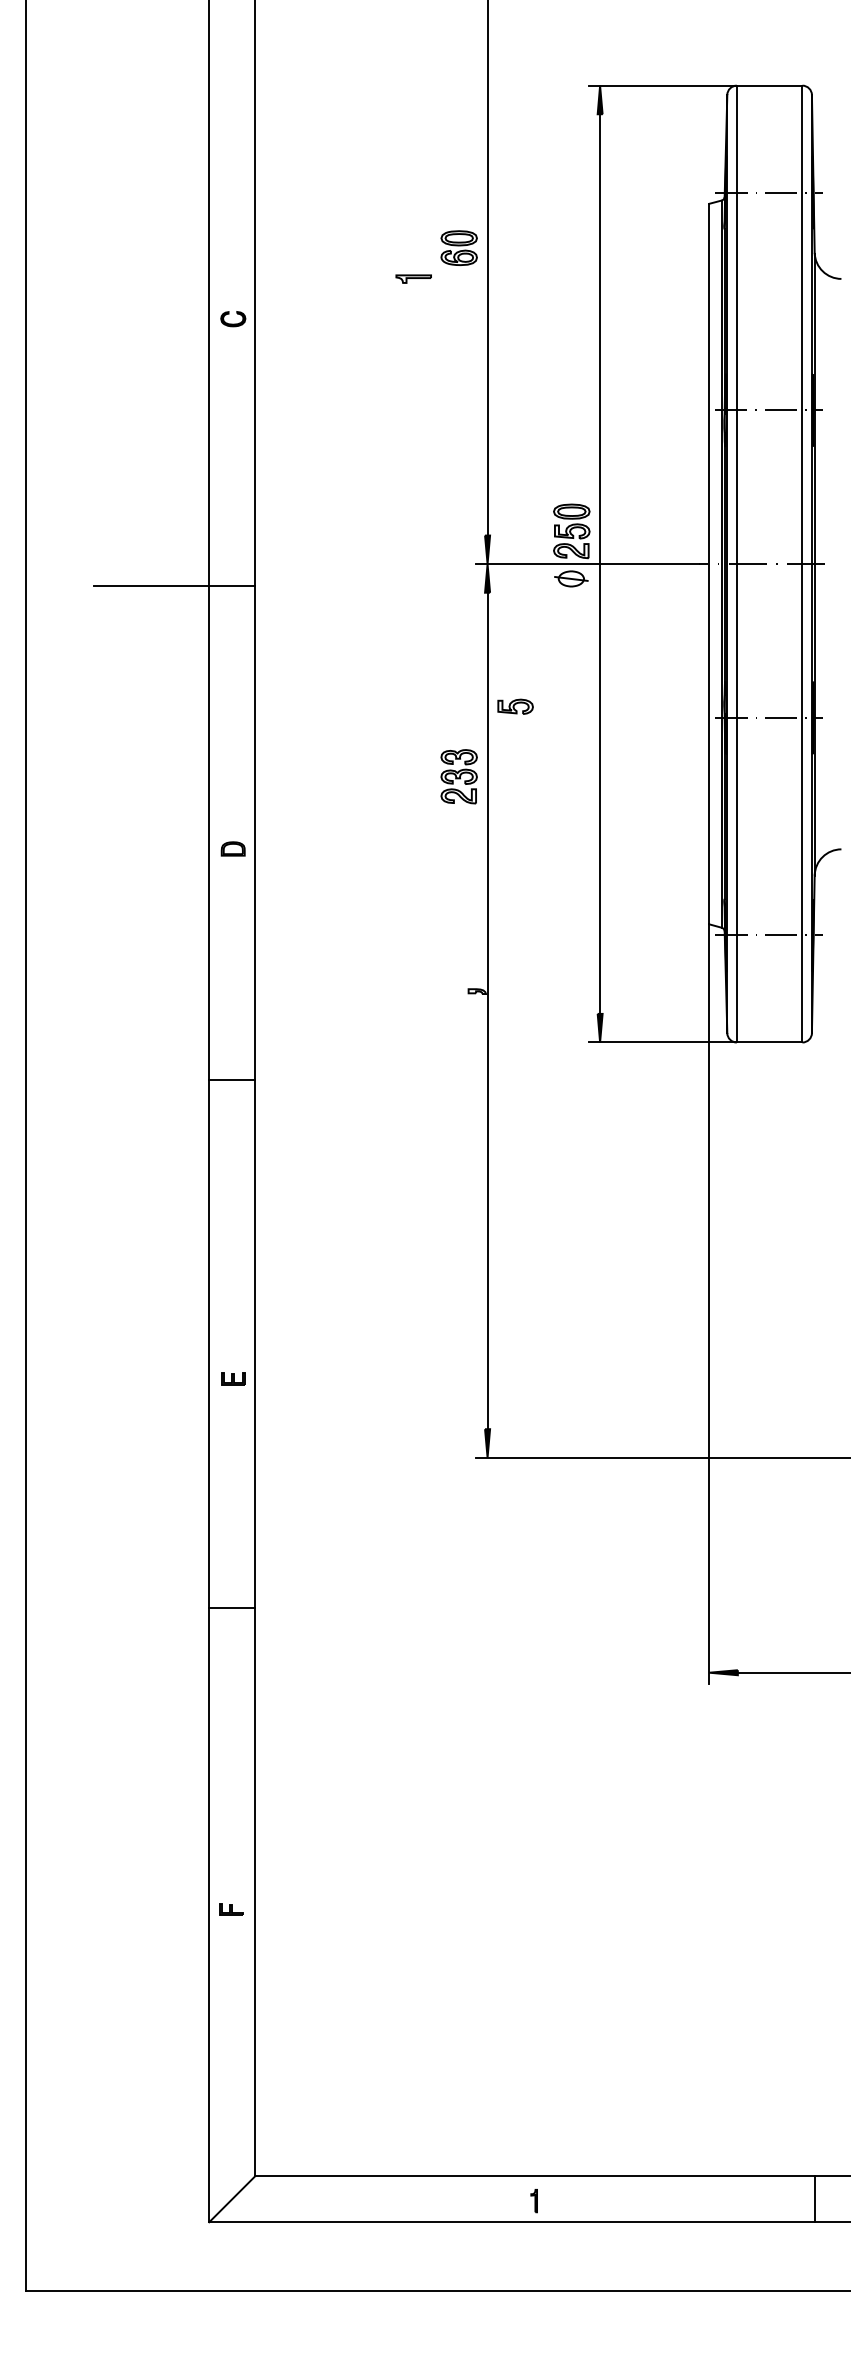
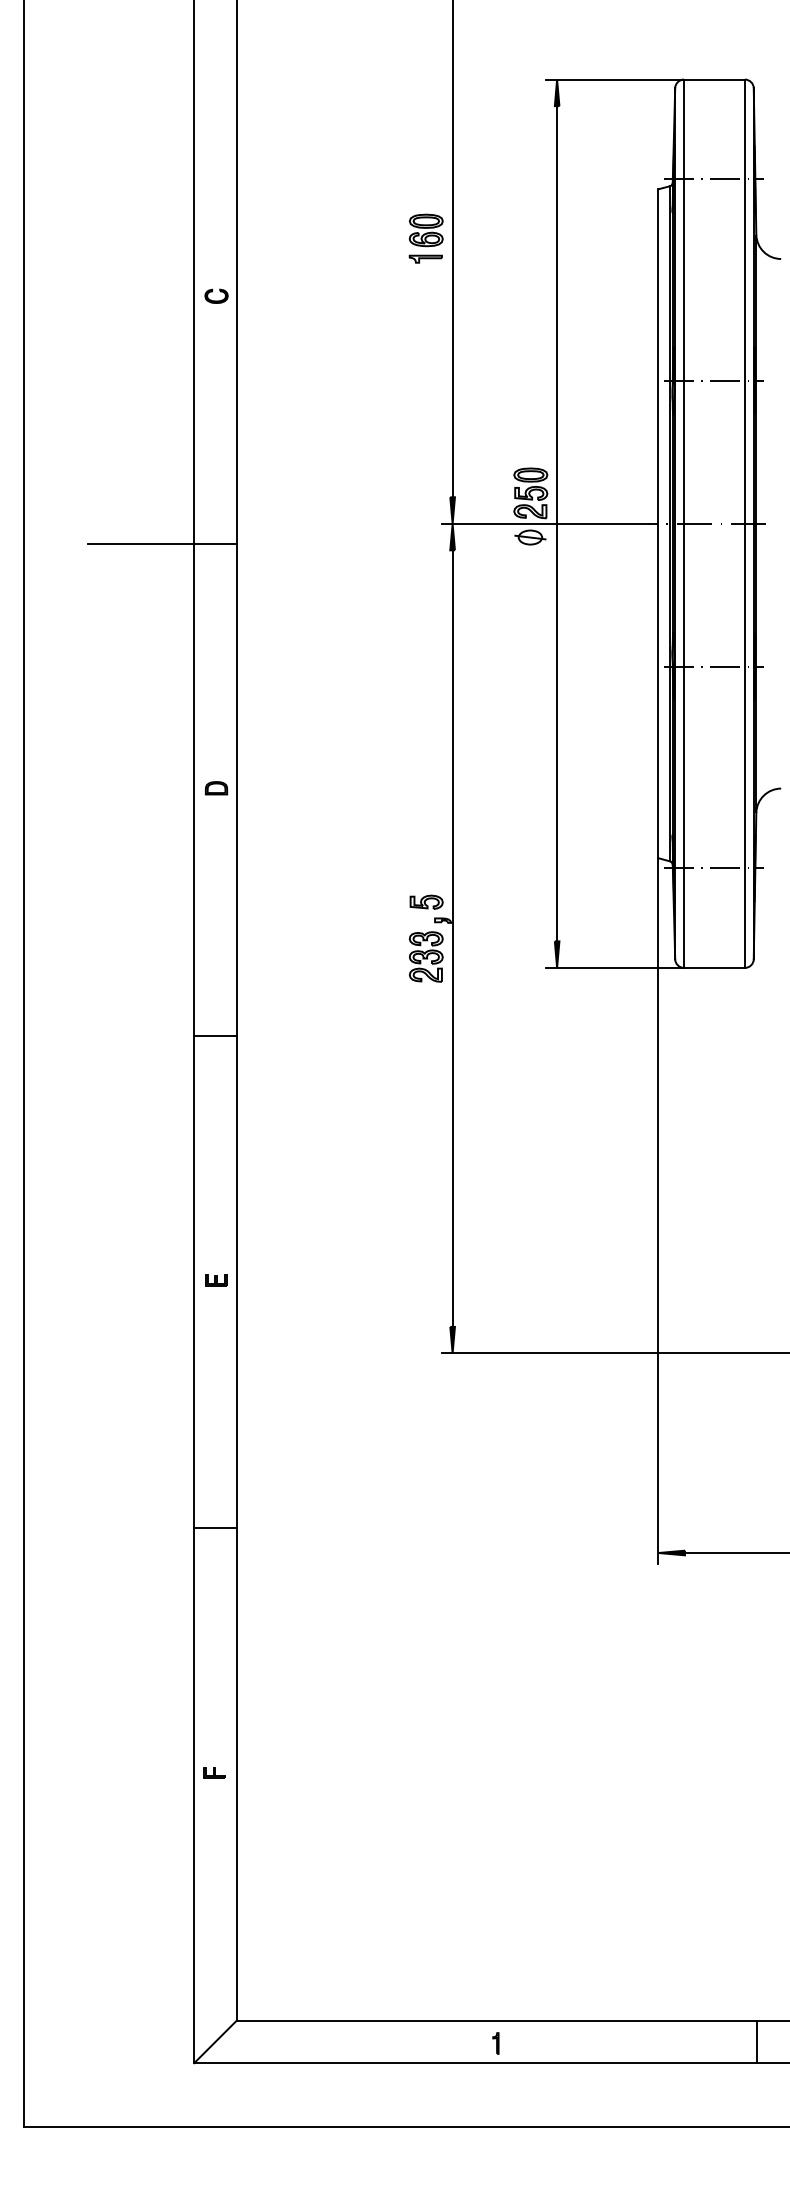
part: (413, 278) -> (425, 258), moved
part: (515, 706) -> (426, 902), moved
part: (458, 776) -> (425, 956), moved
line: (232, 1080) -> (215, 1036), moved
line: (232, 1608) -> (215, 1528), moved

